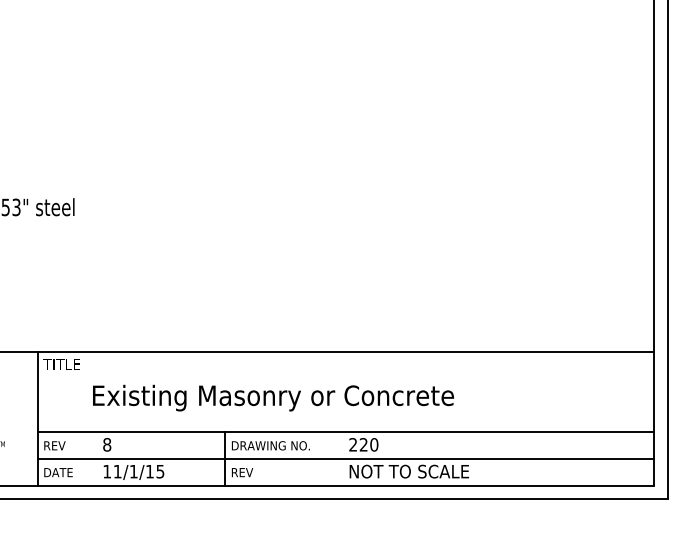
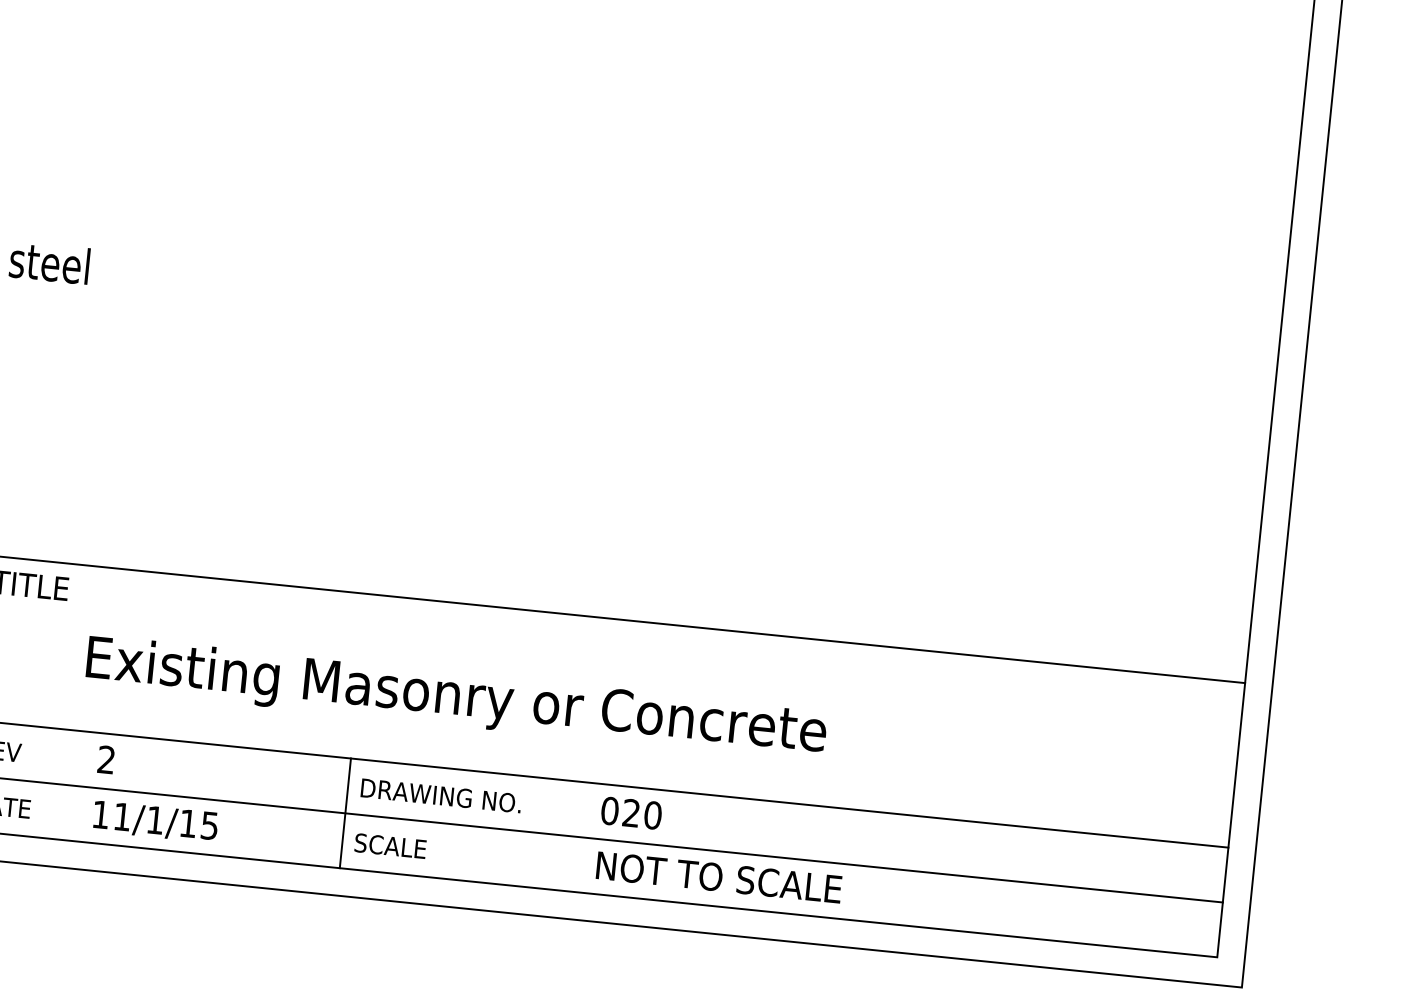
text: (107, 444) -> (107, 759), 8 -> 2
text: (353, 444) -> (610, 810), 220 -> 020
text: (248, 472) -> (389, 845), REV -> SCALE

